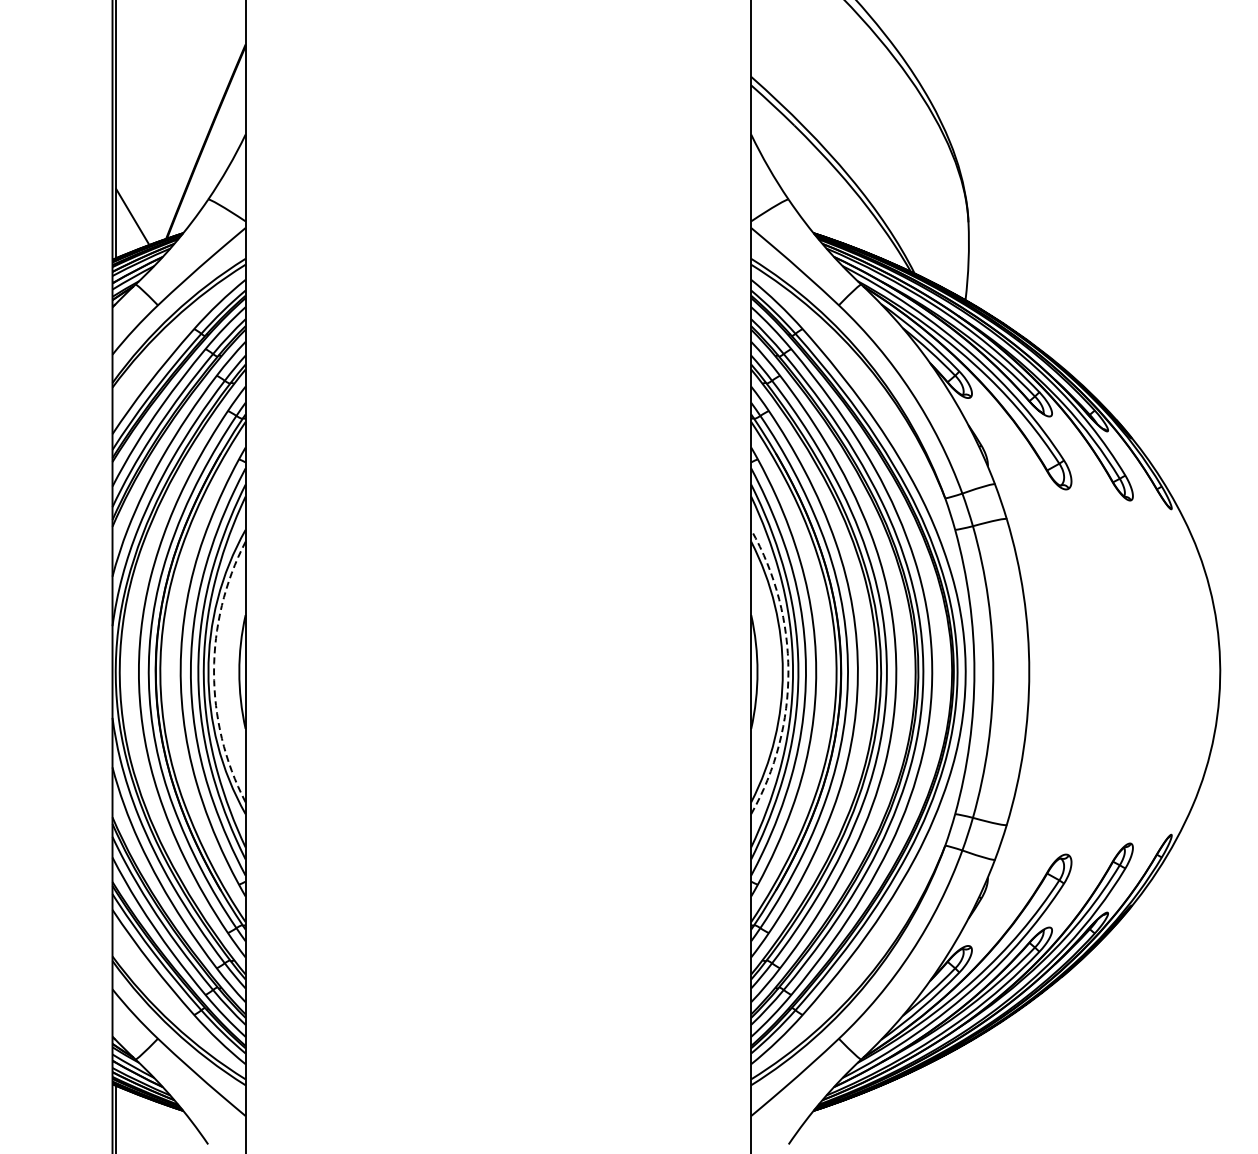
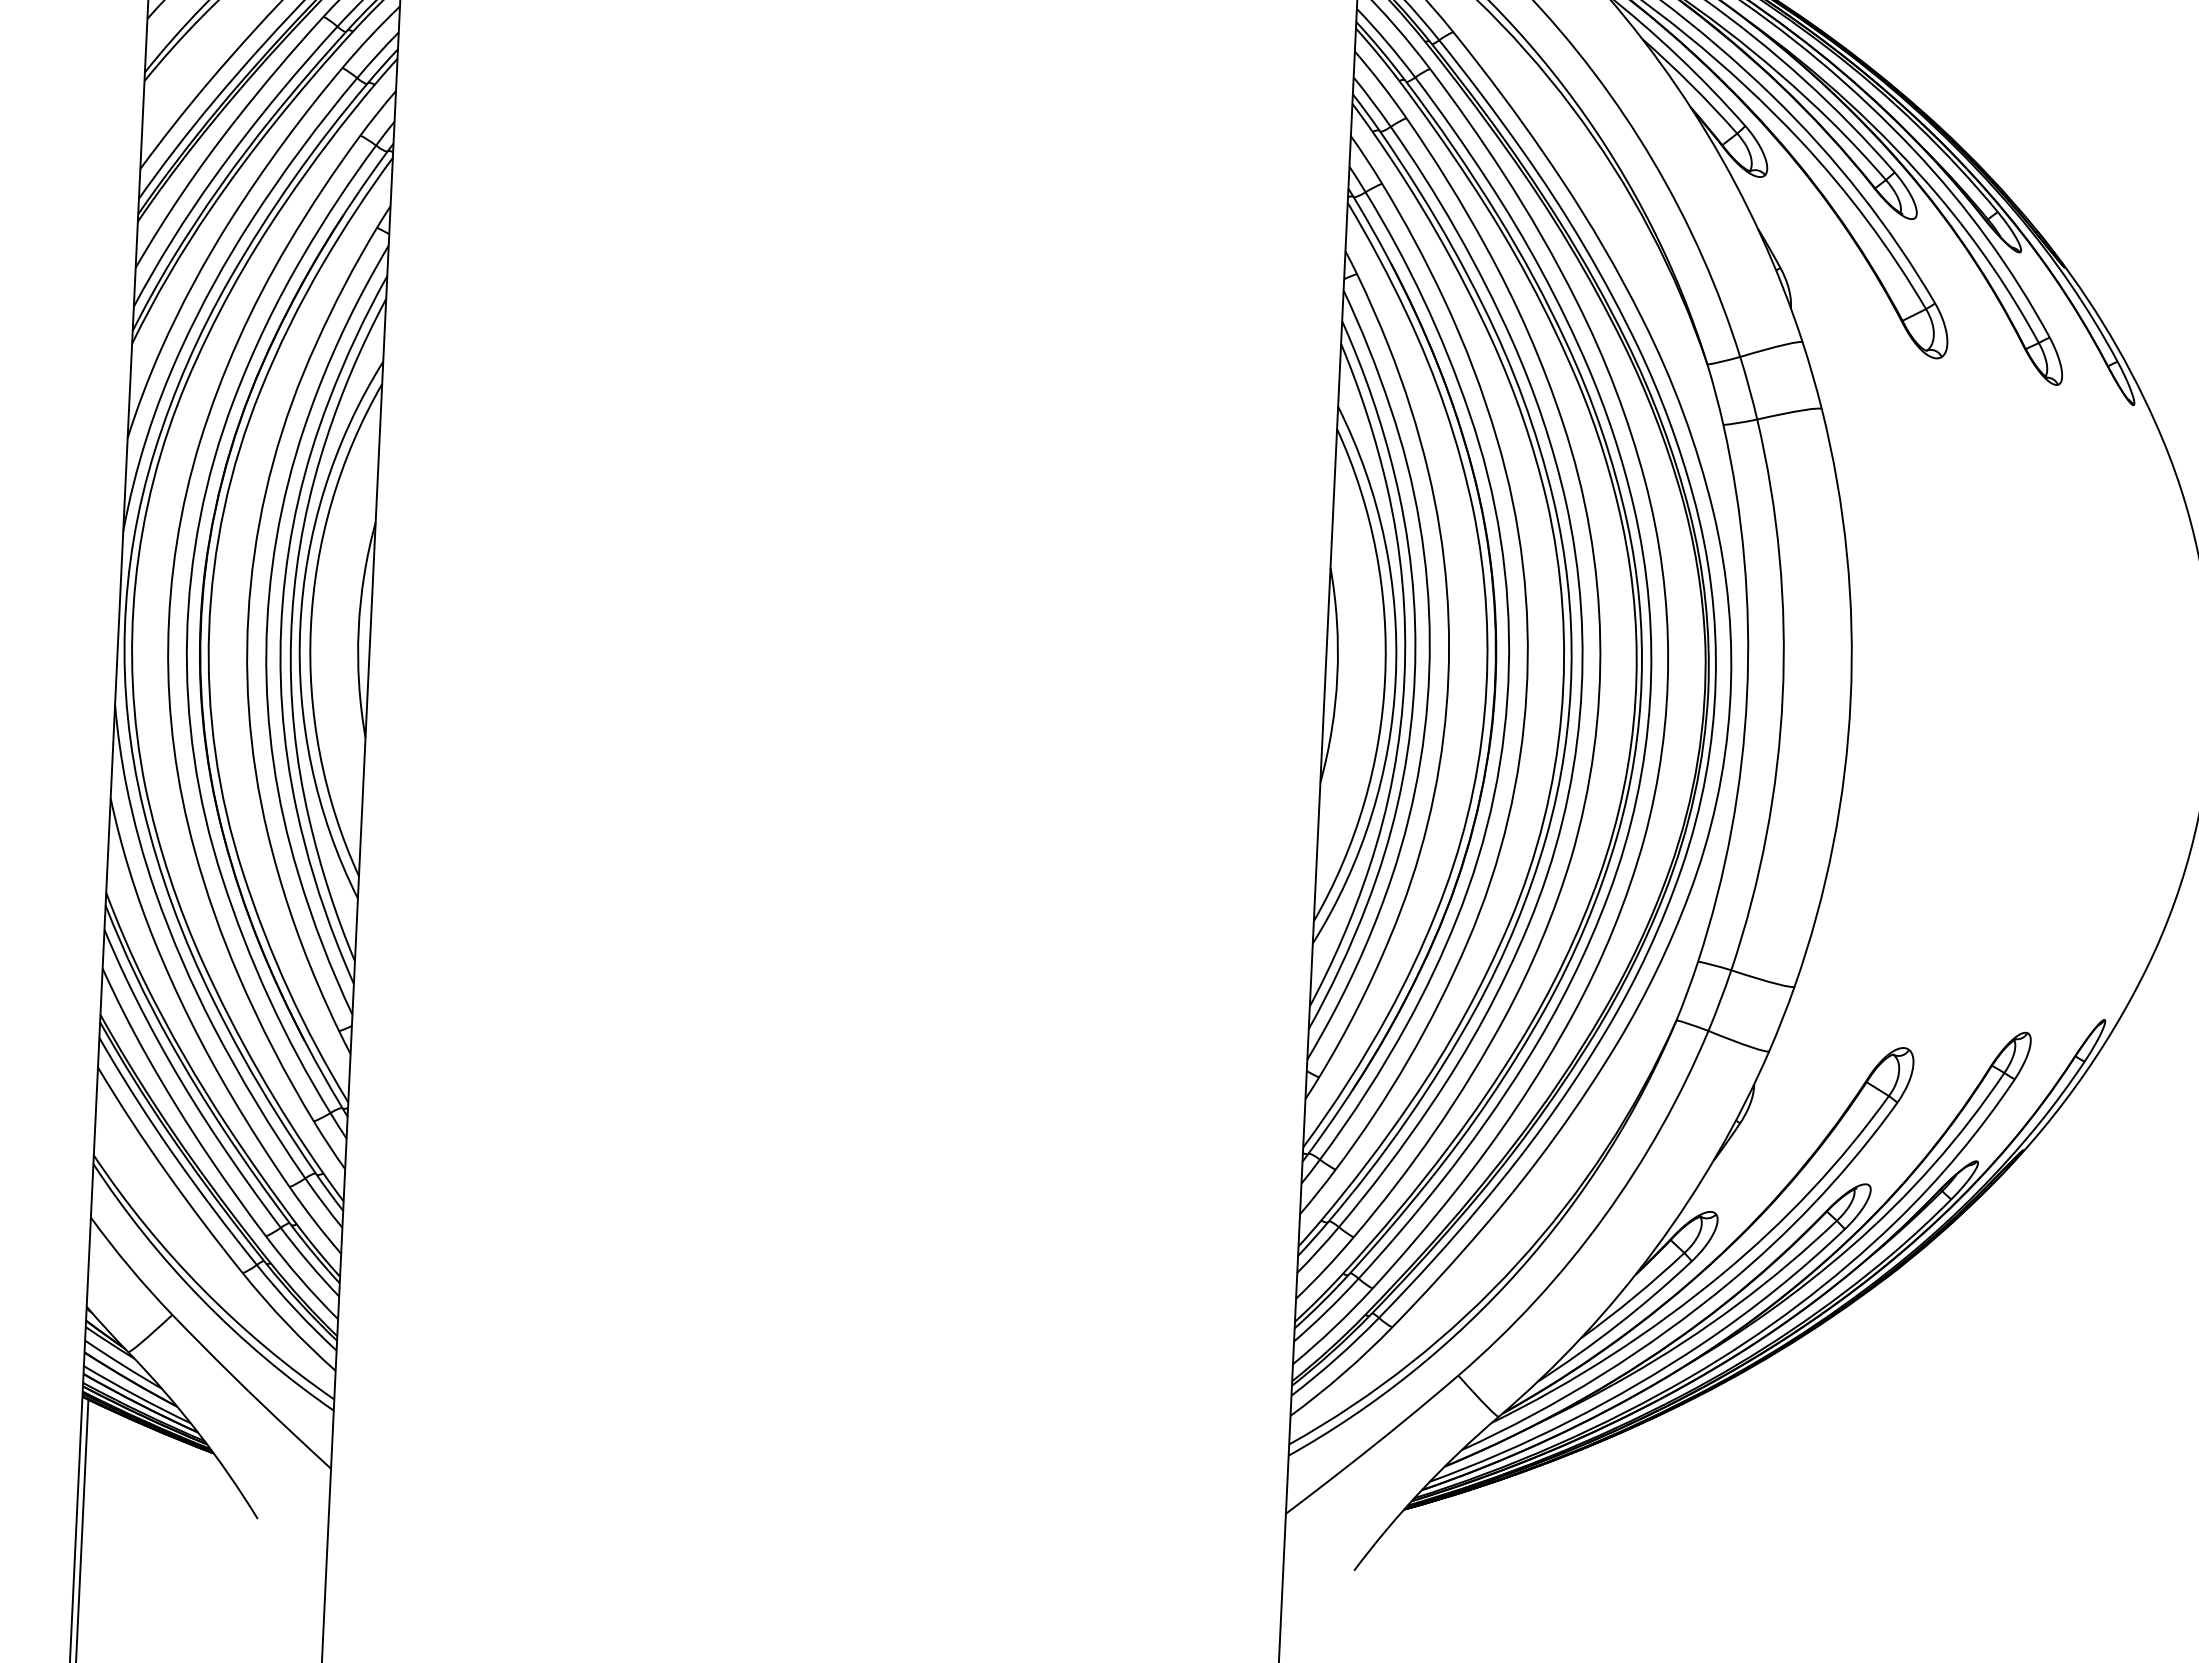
line: (214, 672) -> (311, 628), dashed -> solid
line: (788, 672) -> (1395, 679), dashed -> solid

